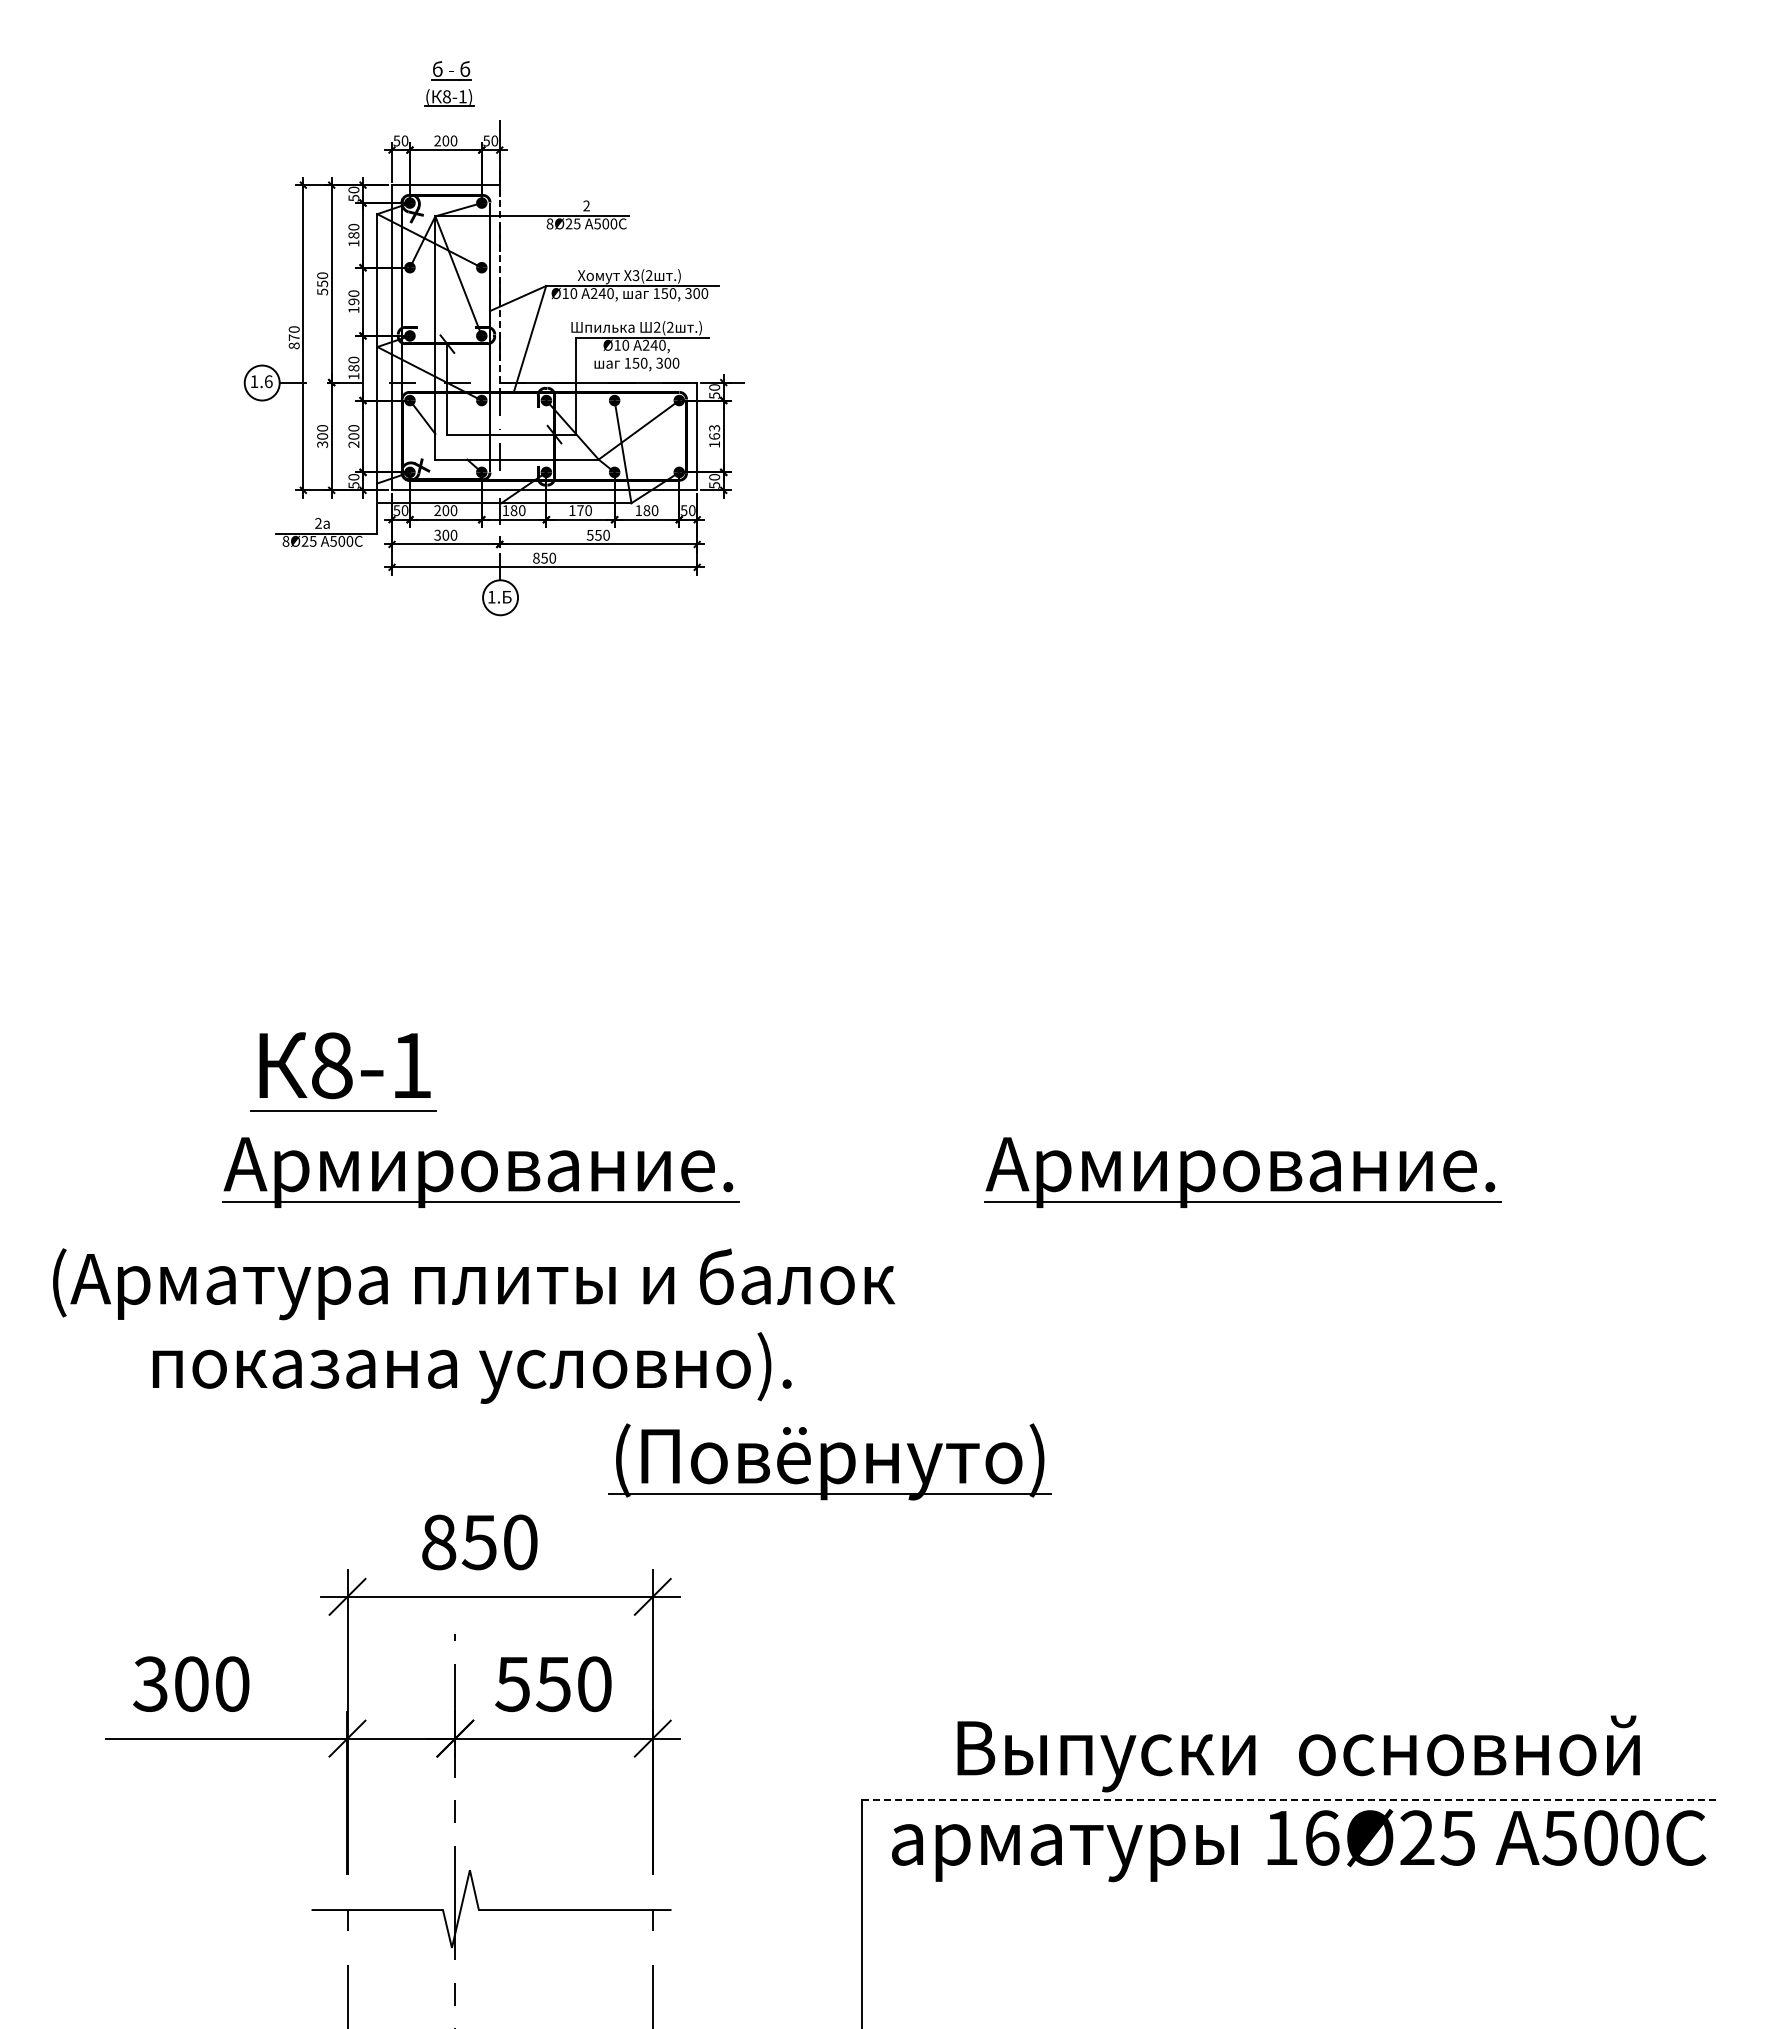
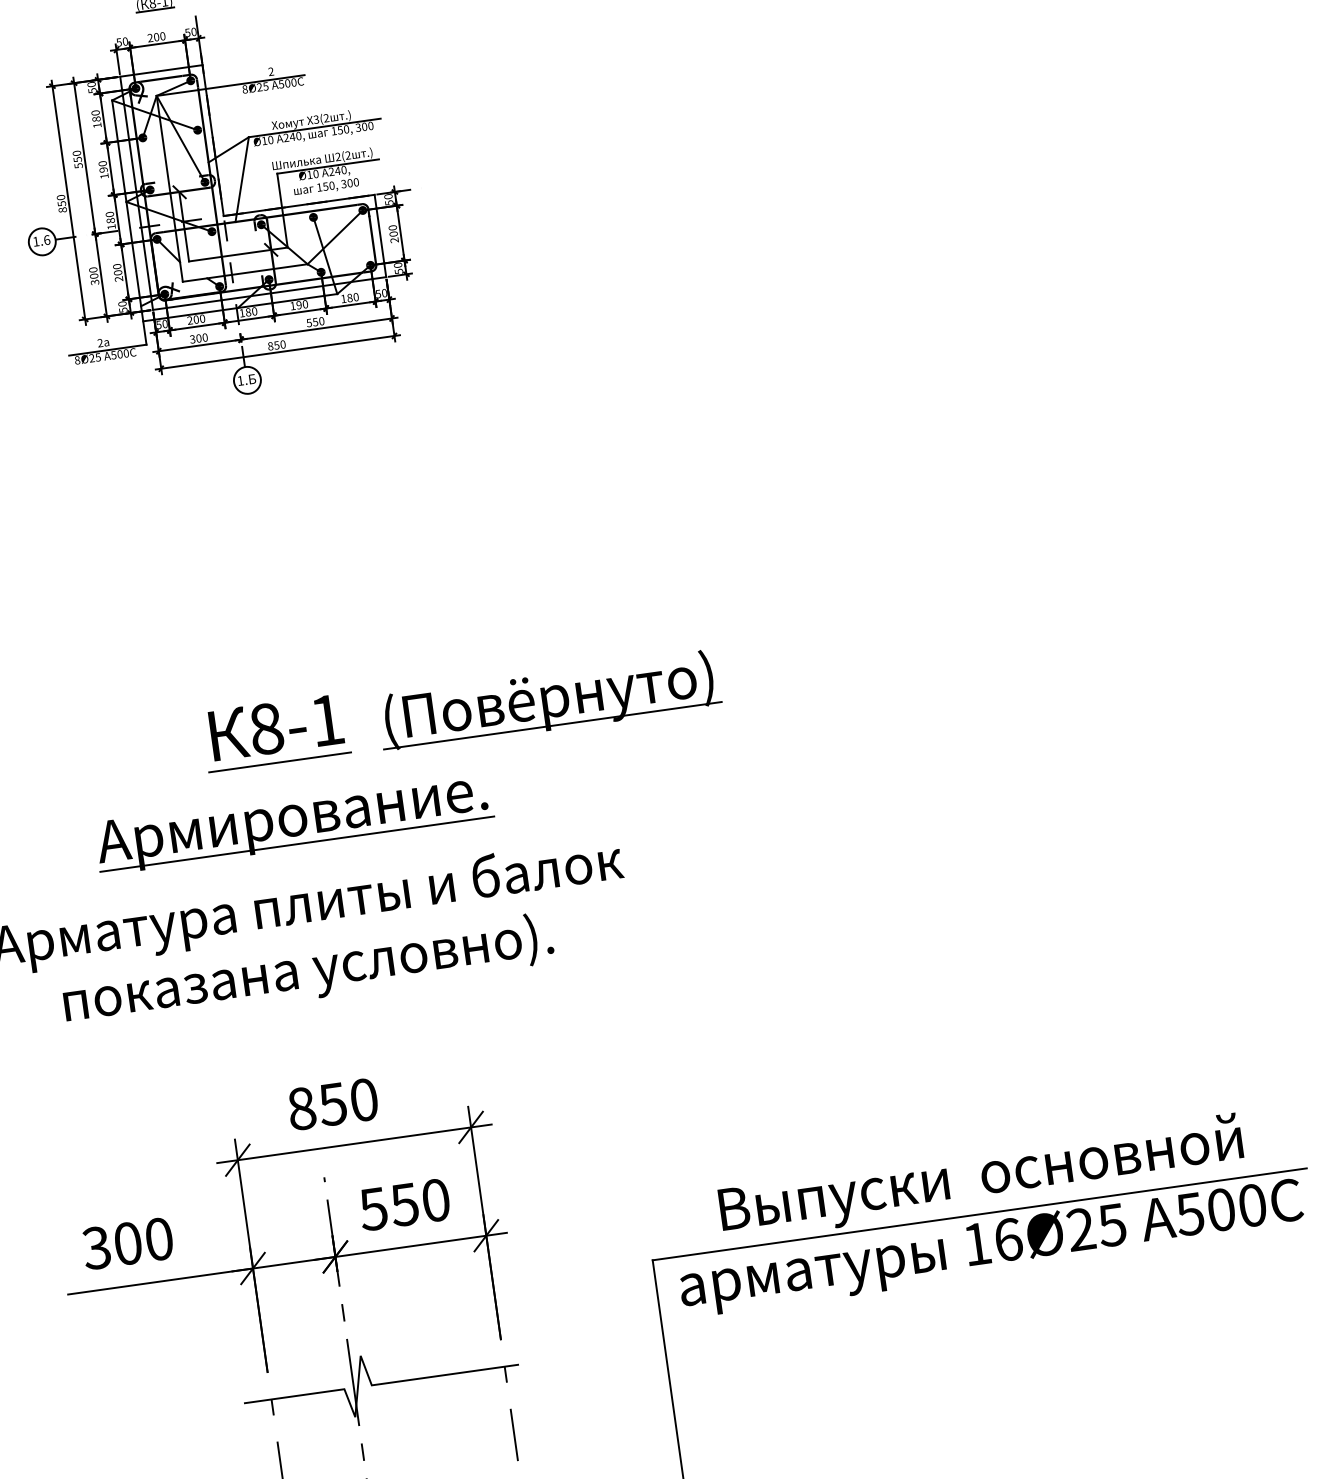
line: (499, 283) -> (212, 140), dashed -> solid
text: (293, 337) -> (61, 203), 870 -> 850
text: (714, 436) -> (393, 234), 163 -> 200
text: (580, 510) -> (299, 305), 170 -> 190
part: (343, 1071) -> (275, 732), moved
part: (1242, 1172) -> (876, 739), removed
part: (829, 1461) -> (548, 700), moved
line: (1290, 1800) -> (980, 1214), dashed -> solid

